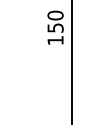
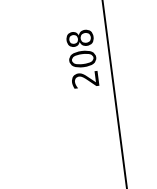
text: (55, 27) -> (82, 58), 150 -> 208

